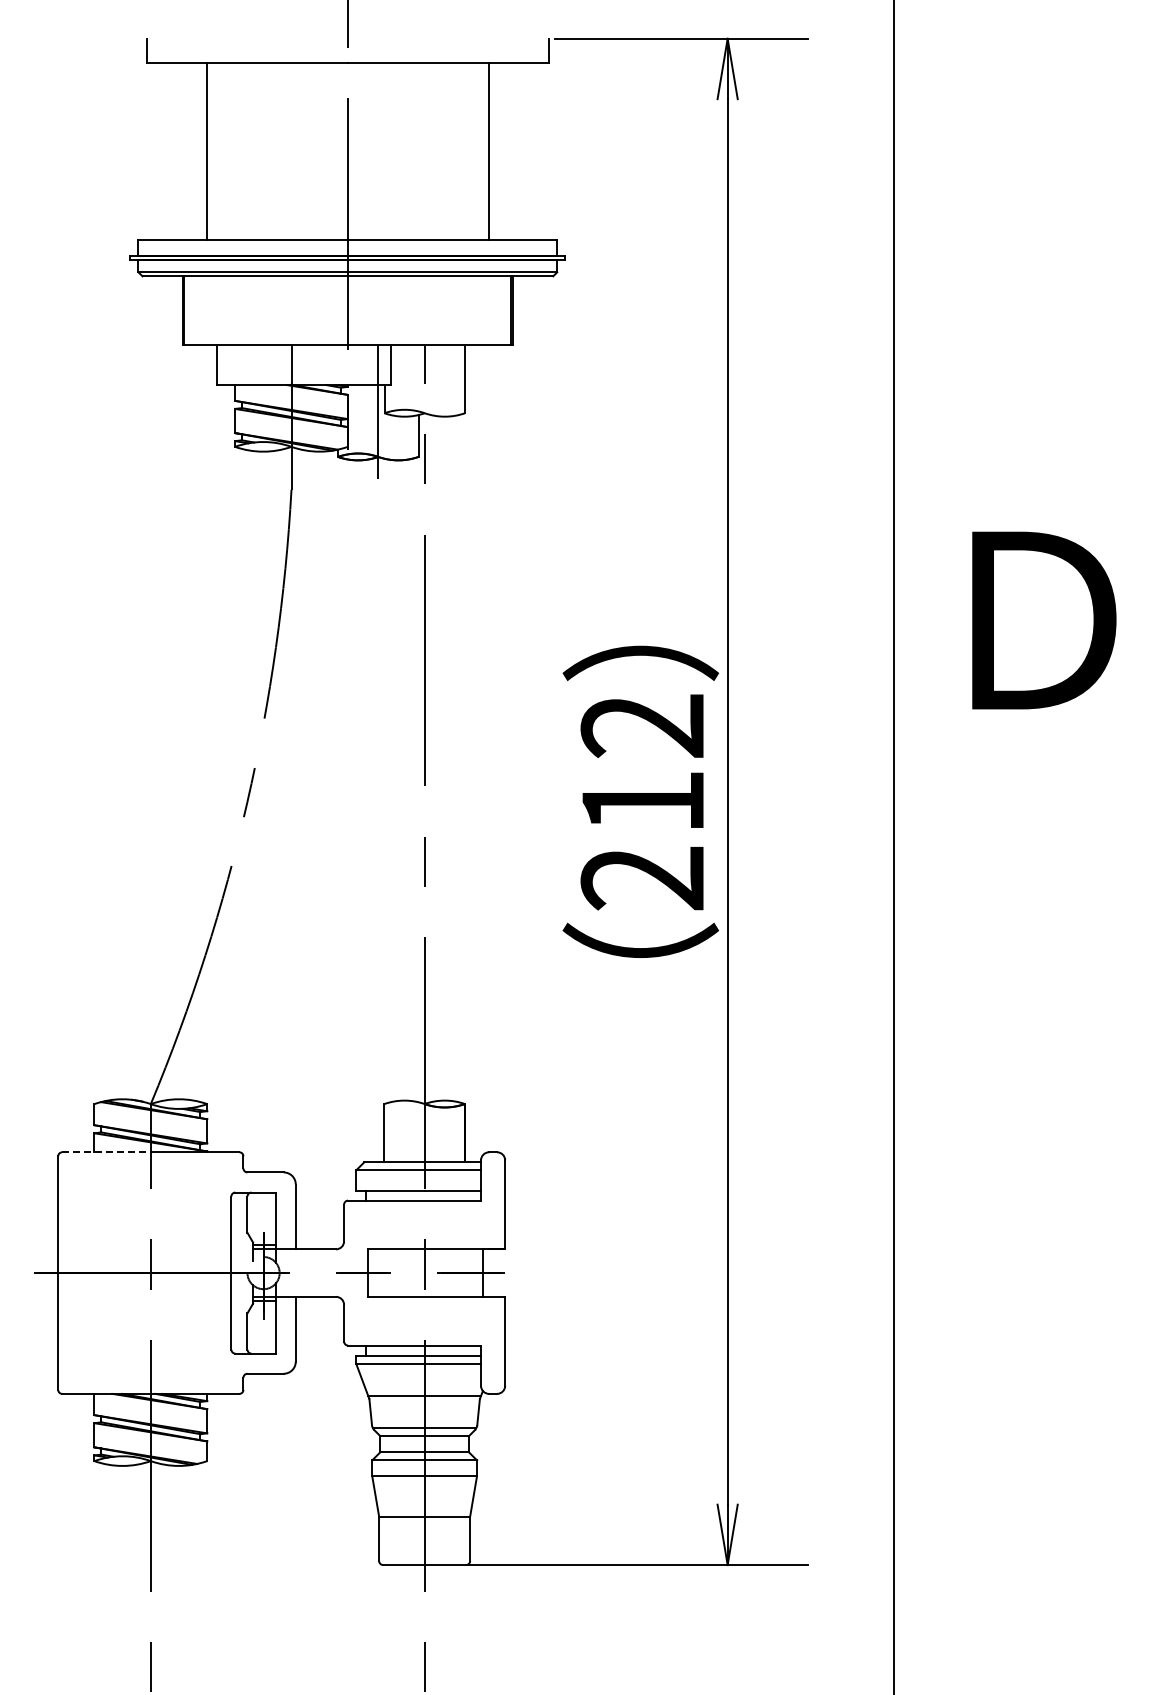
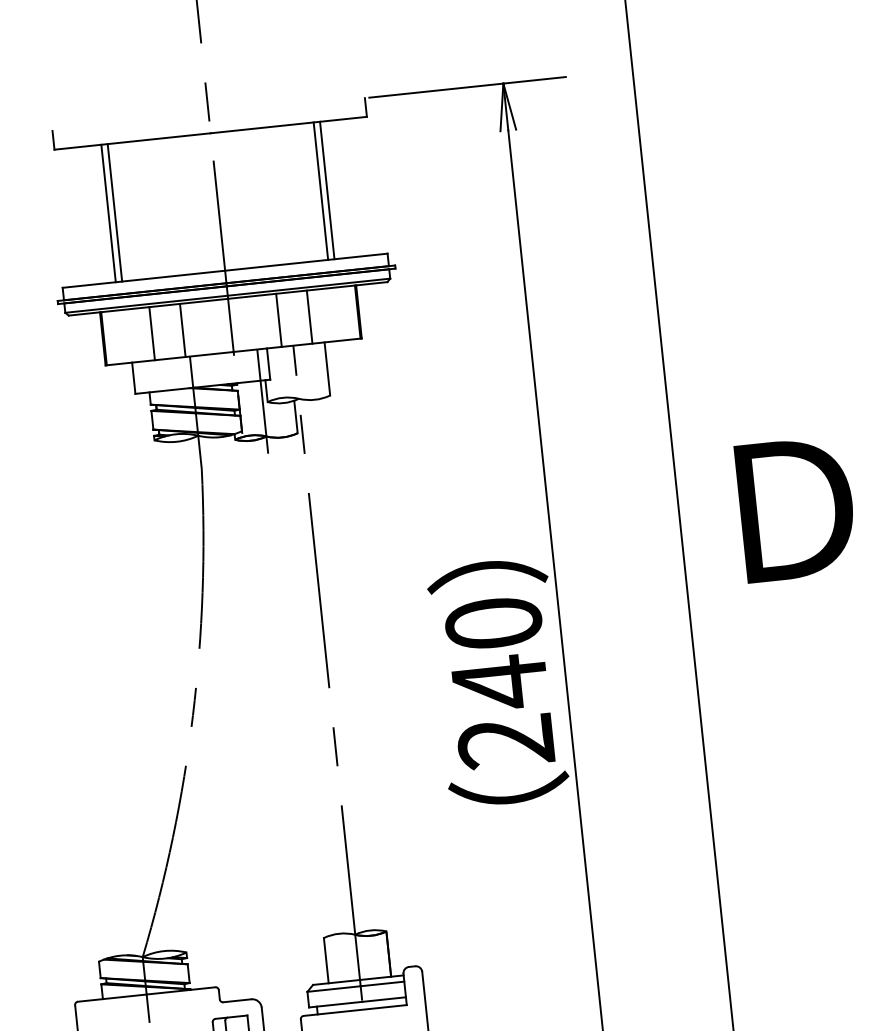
line: (215, 151) -> (115, 212), added
line: (480, 151) -> (320, 191), added
line: (246, 310) -> (152, 333), added
line: (285, 310) -> (182, 330), added
line: (409, 310) -> (278, 320), added
line: (449, 310) -> (309, 317), added
text: (642, 765) -> (496, 654), 212 -> 240
line: (107, 1152) -> (113, 998), dashed -> solid

